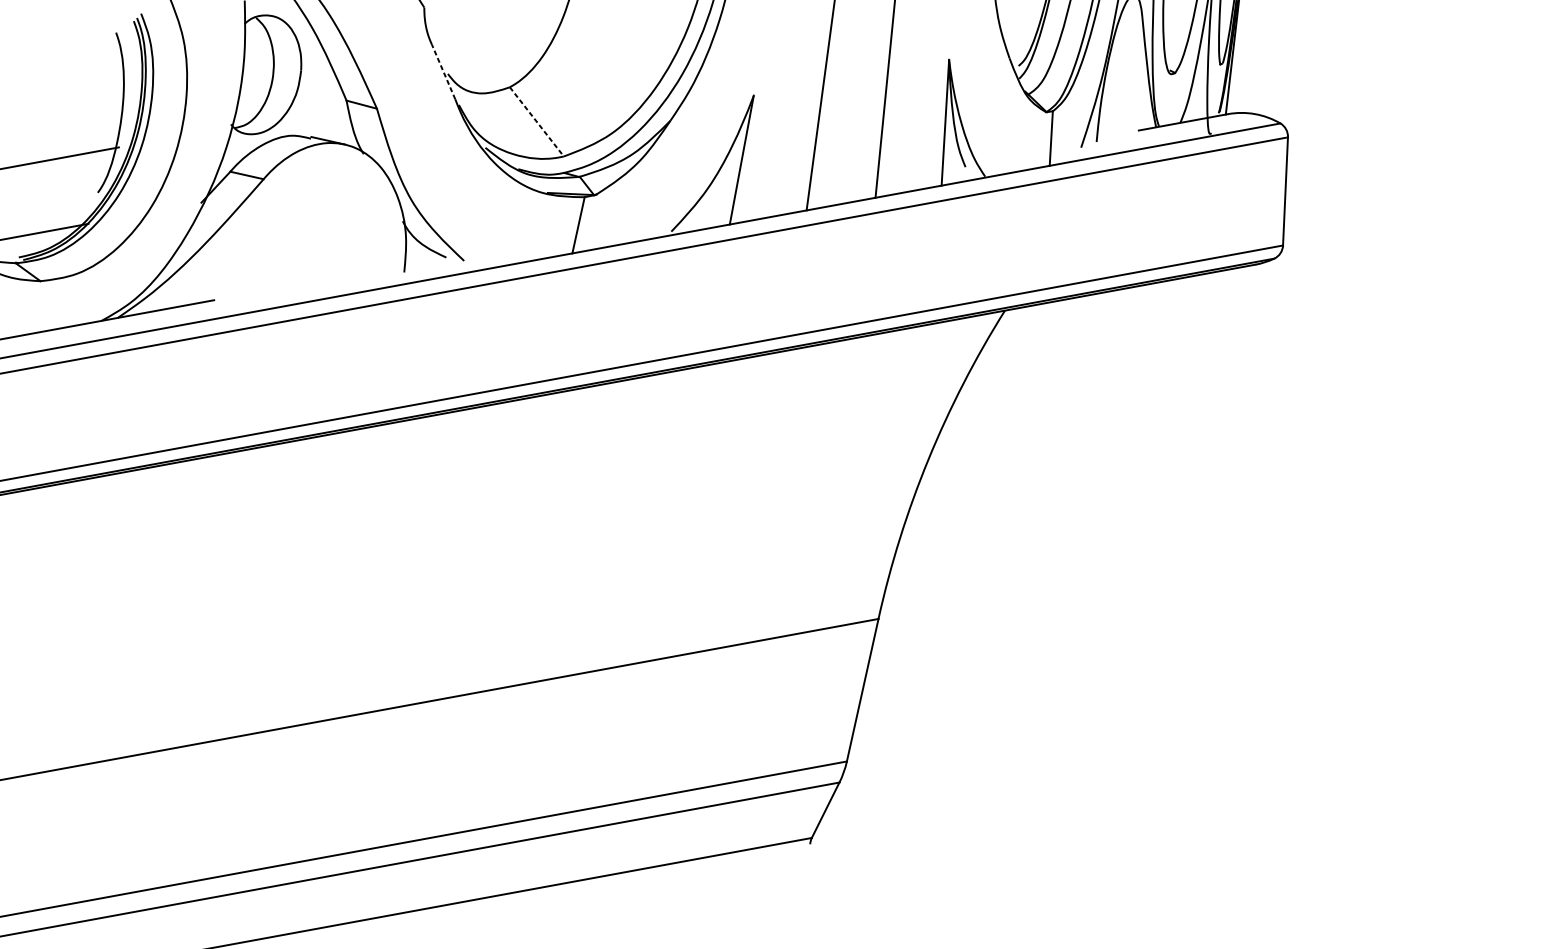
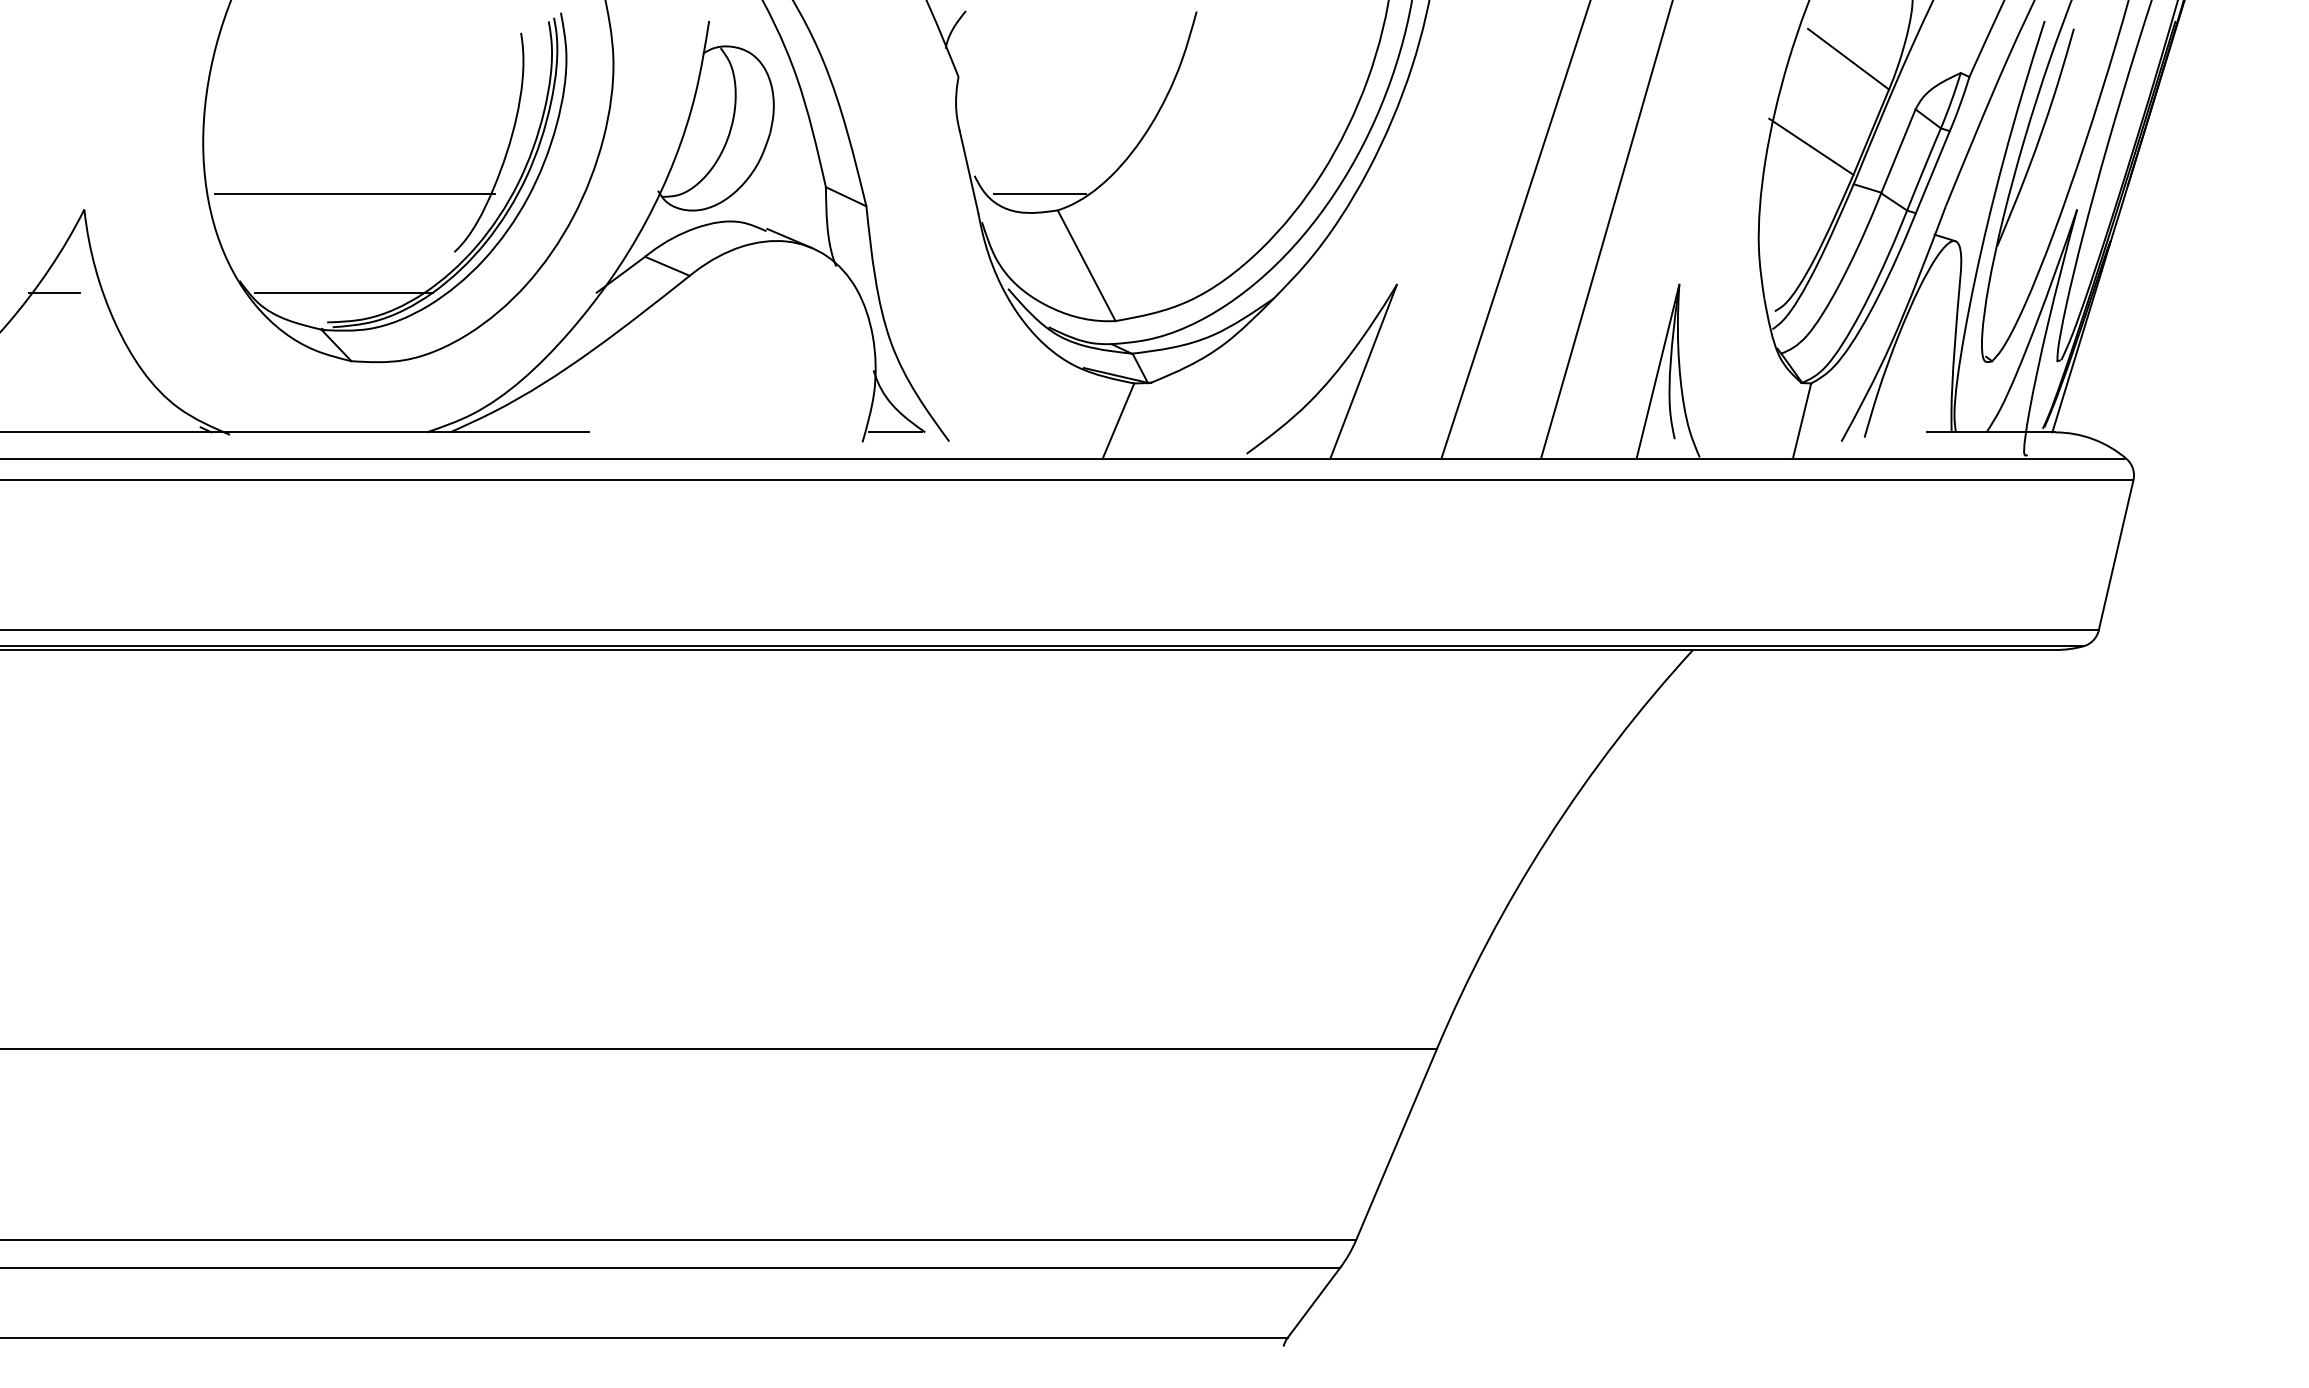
line: (443, 71) -> (968, 171), dashed -> solid
line: (495, 78) -> (1039, 194), added
line: (536, 122) -> (1086, 266), dashed -> solid
line: (425, 261) -> (895, 432), added

